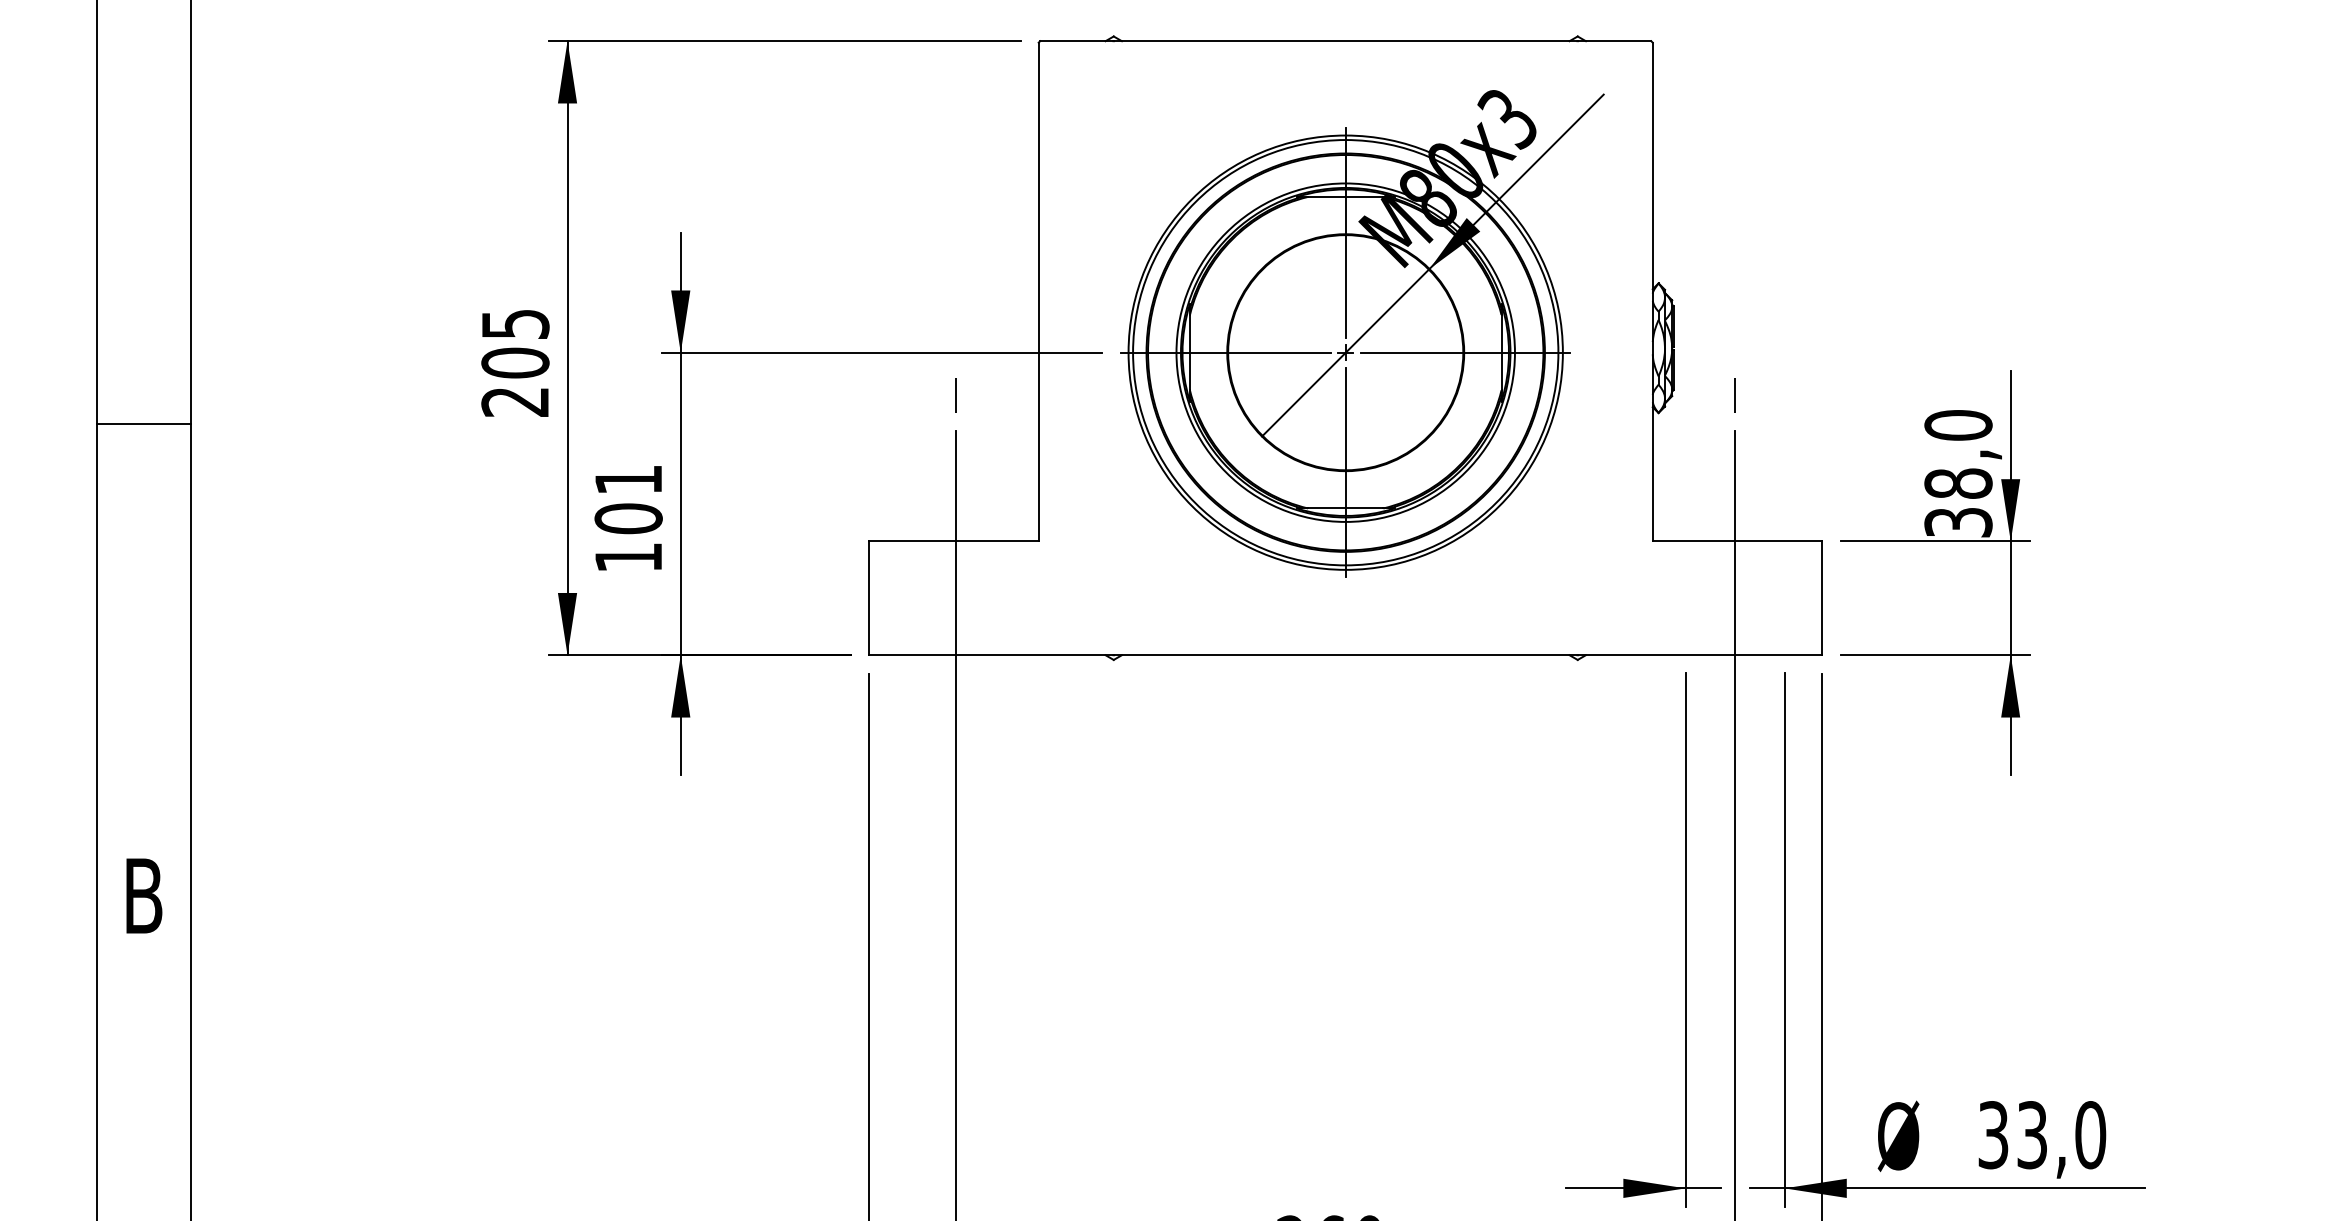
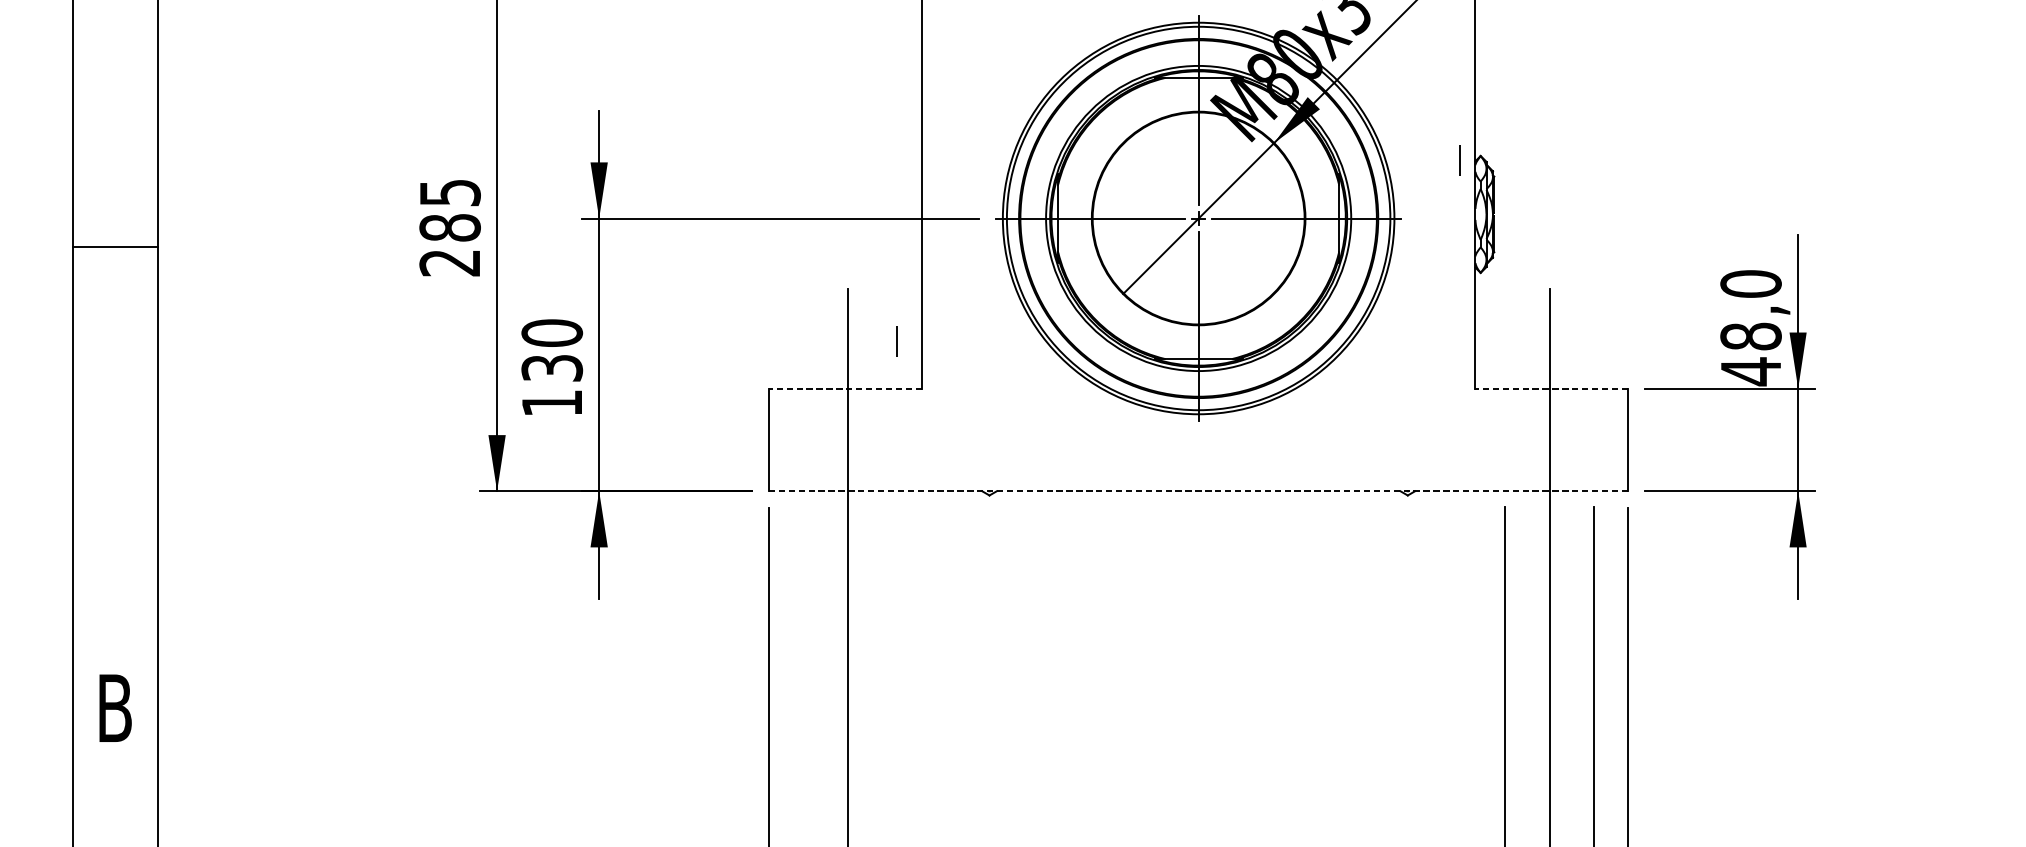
text: (515, 362) -> (450, 227), 205 -> 285
line: (955, 395) -> (896, 341), moved
line: (1734, 395) -> (1459, 160), moved
line: (143, 424) -> (114, 247), moved
text: (628, 499) -> (552, 350), 101 -> 130
text: (1958, 522) -> (1751, 371), 38,0 -> 48,0
line: (954, 541) -> (845, 388), solid -> dashed
line: (1737, 541) -> (1551, 388), solid -> dashed
line: (1345, 655) -> (1198, 491), solid -> dashed

